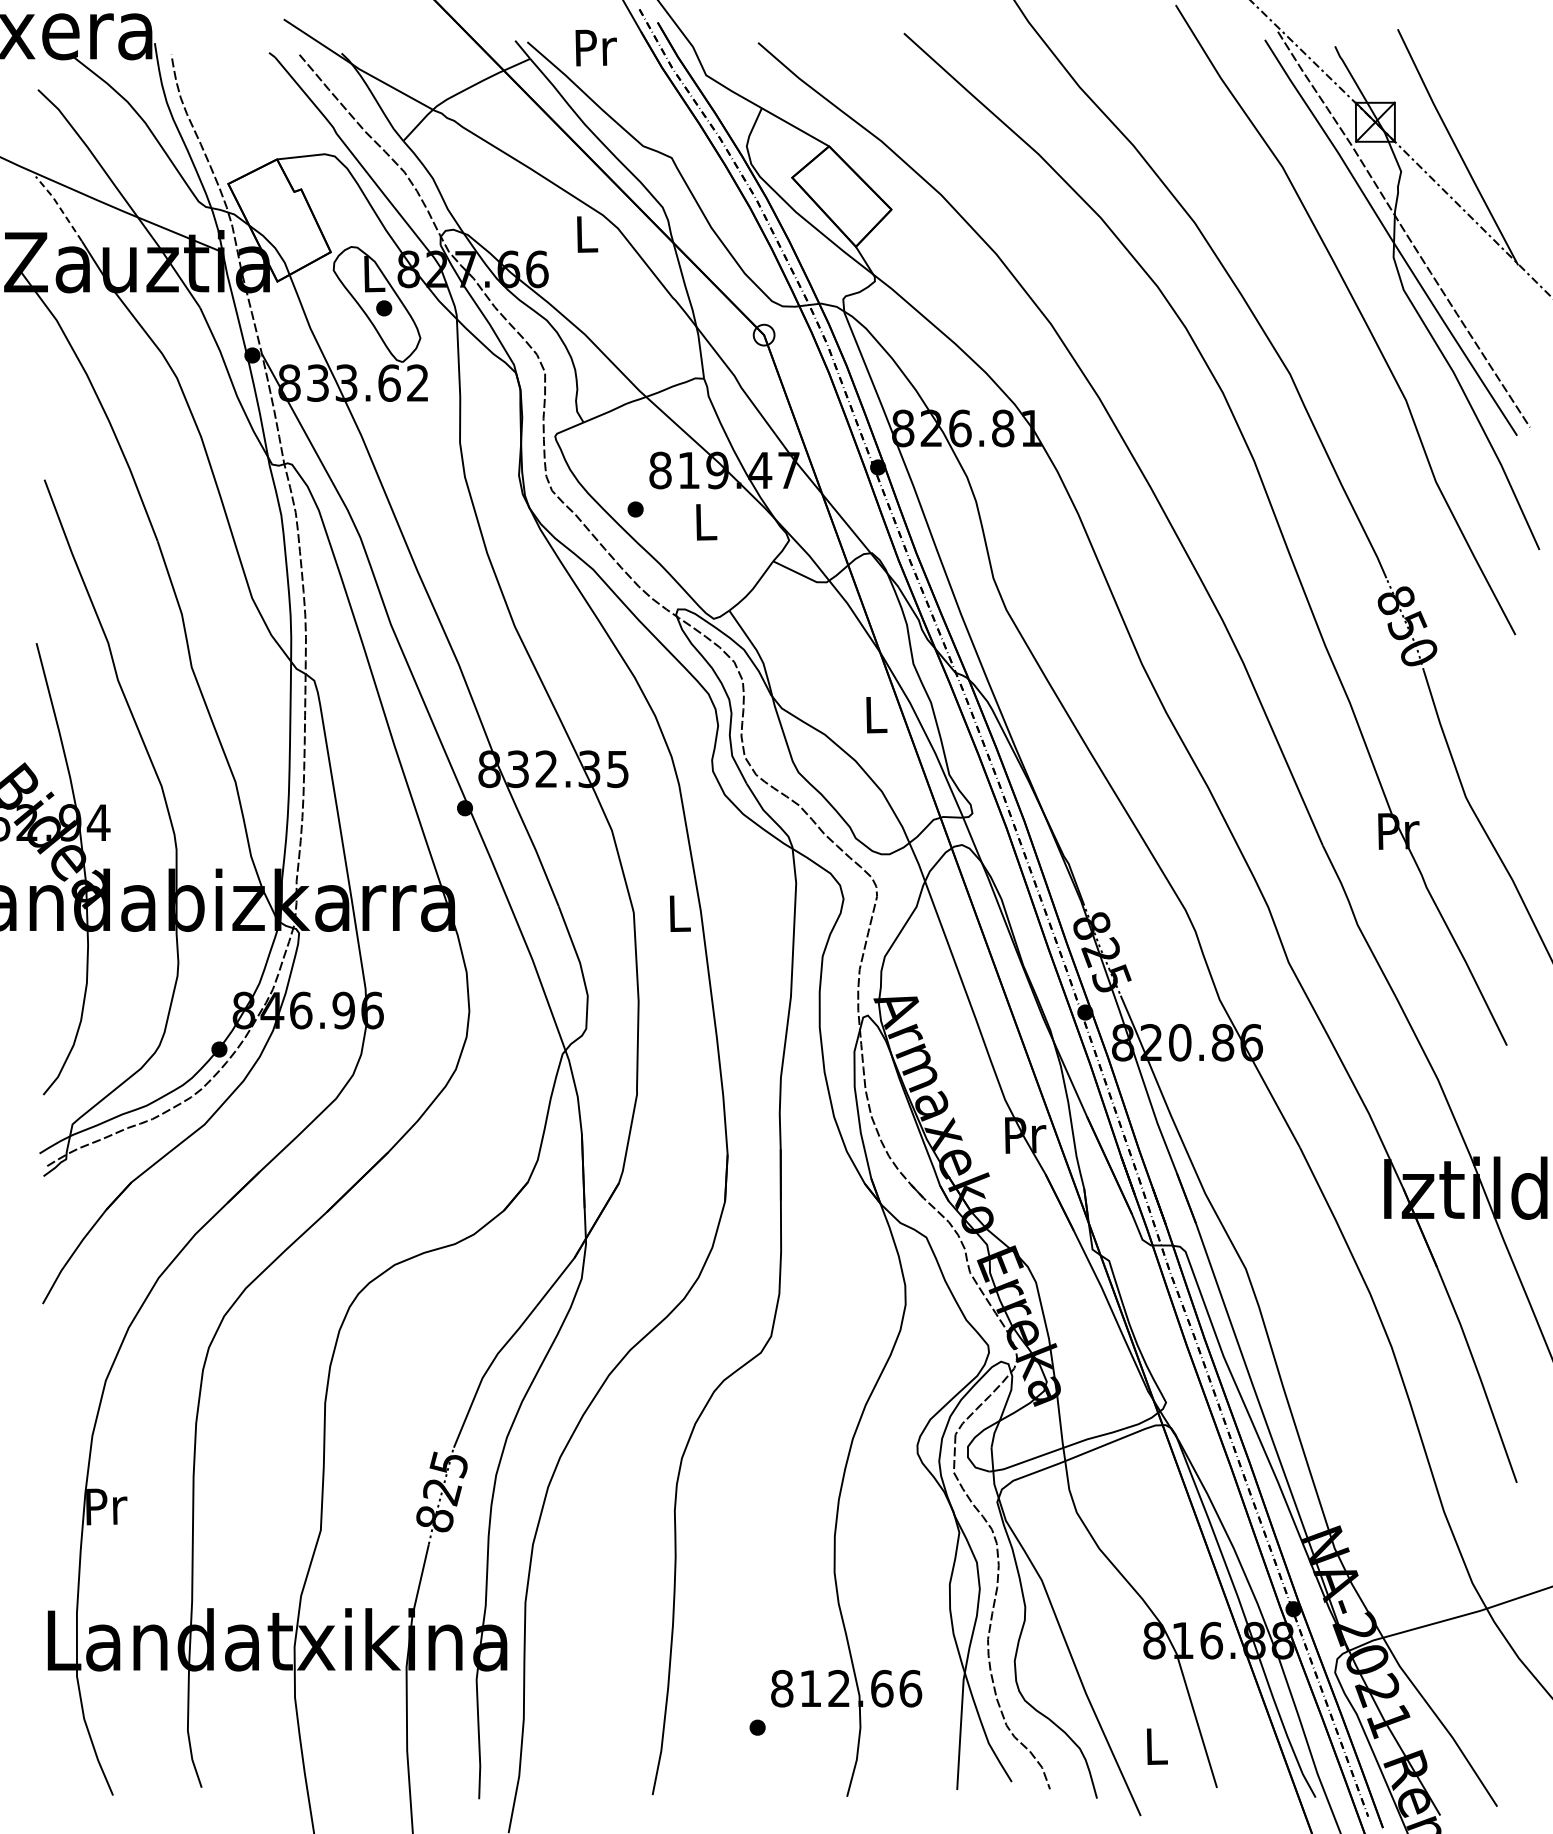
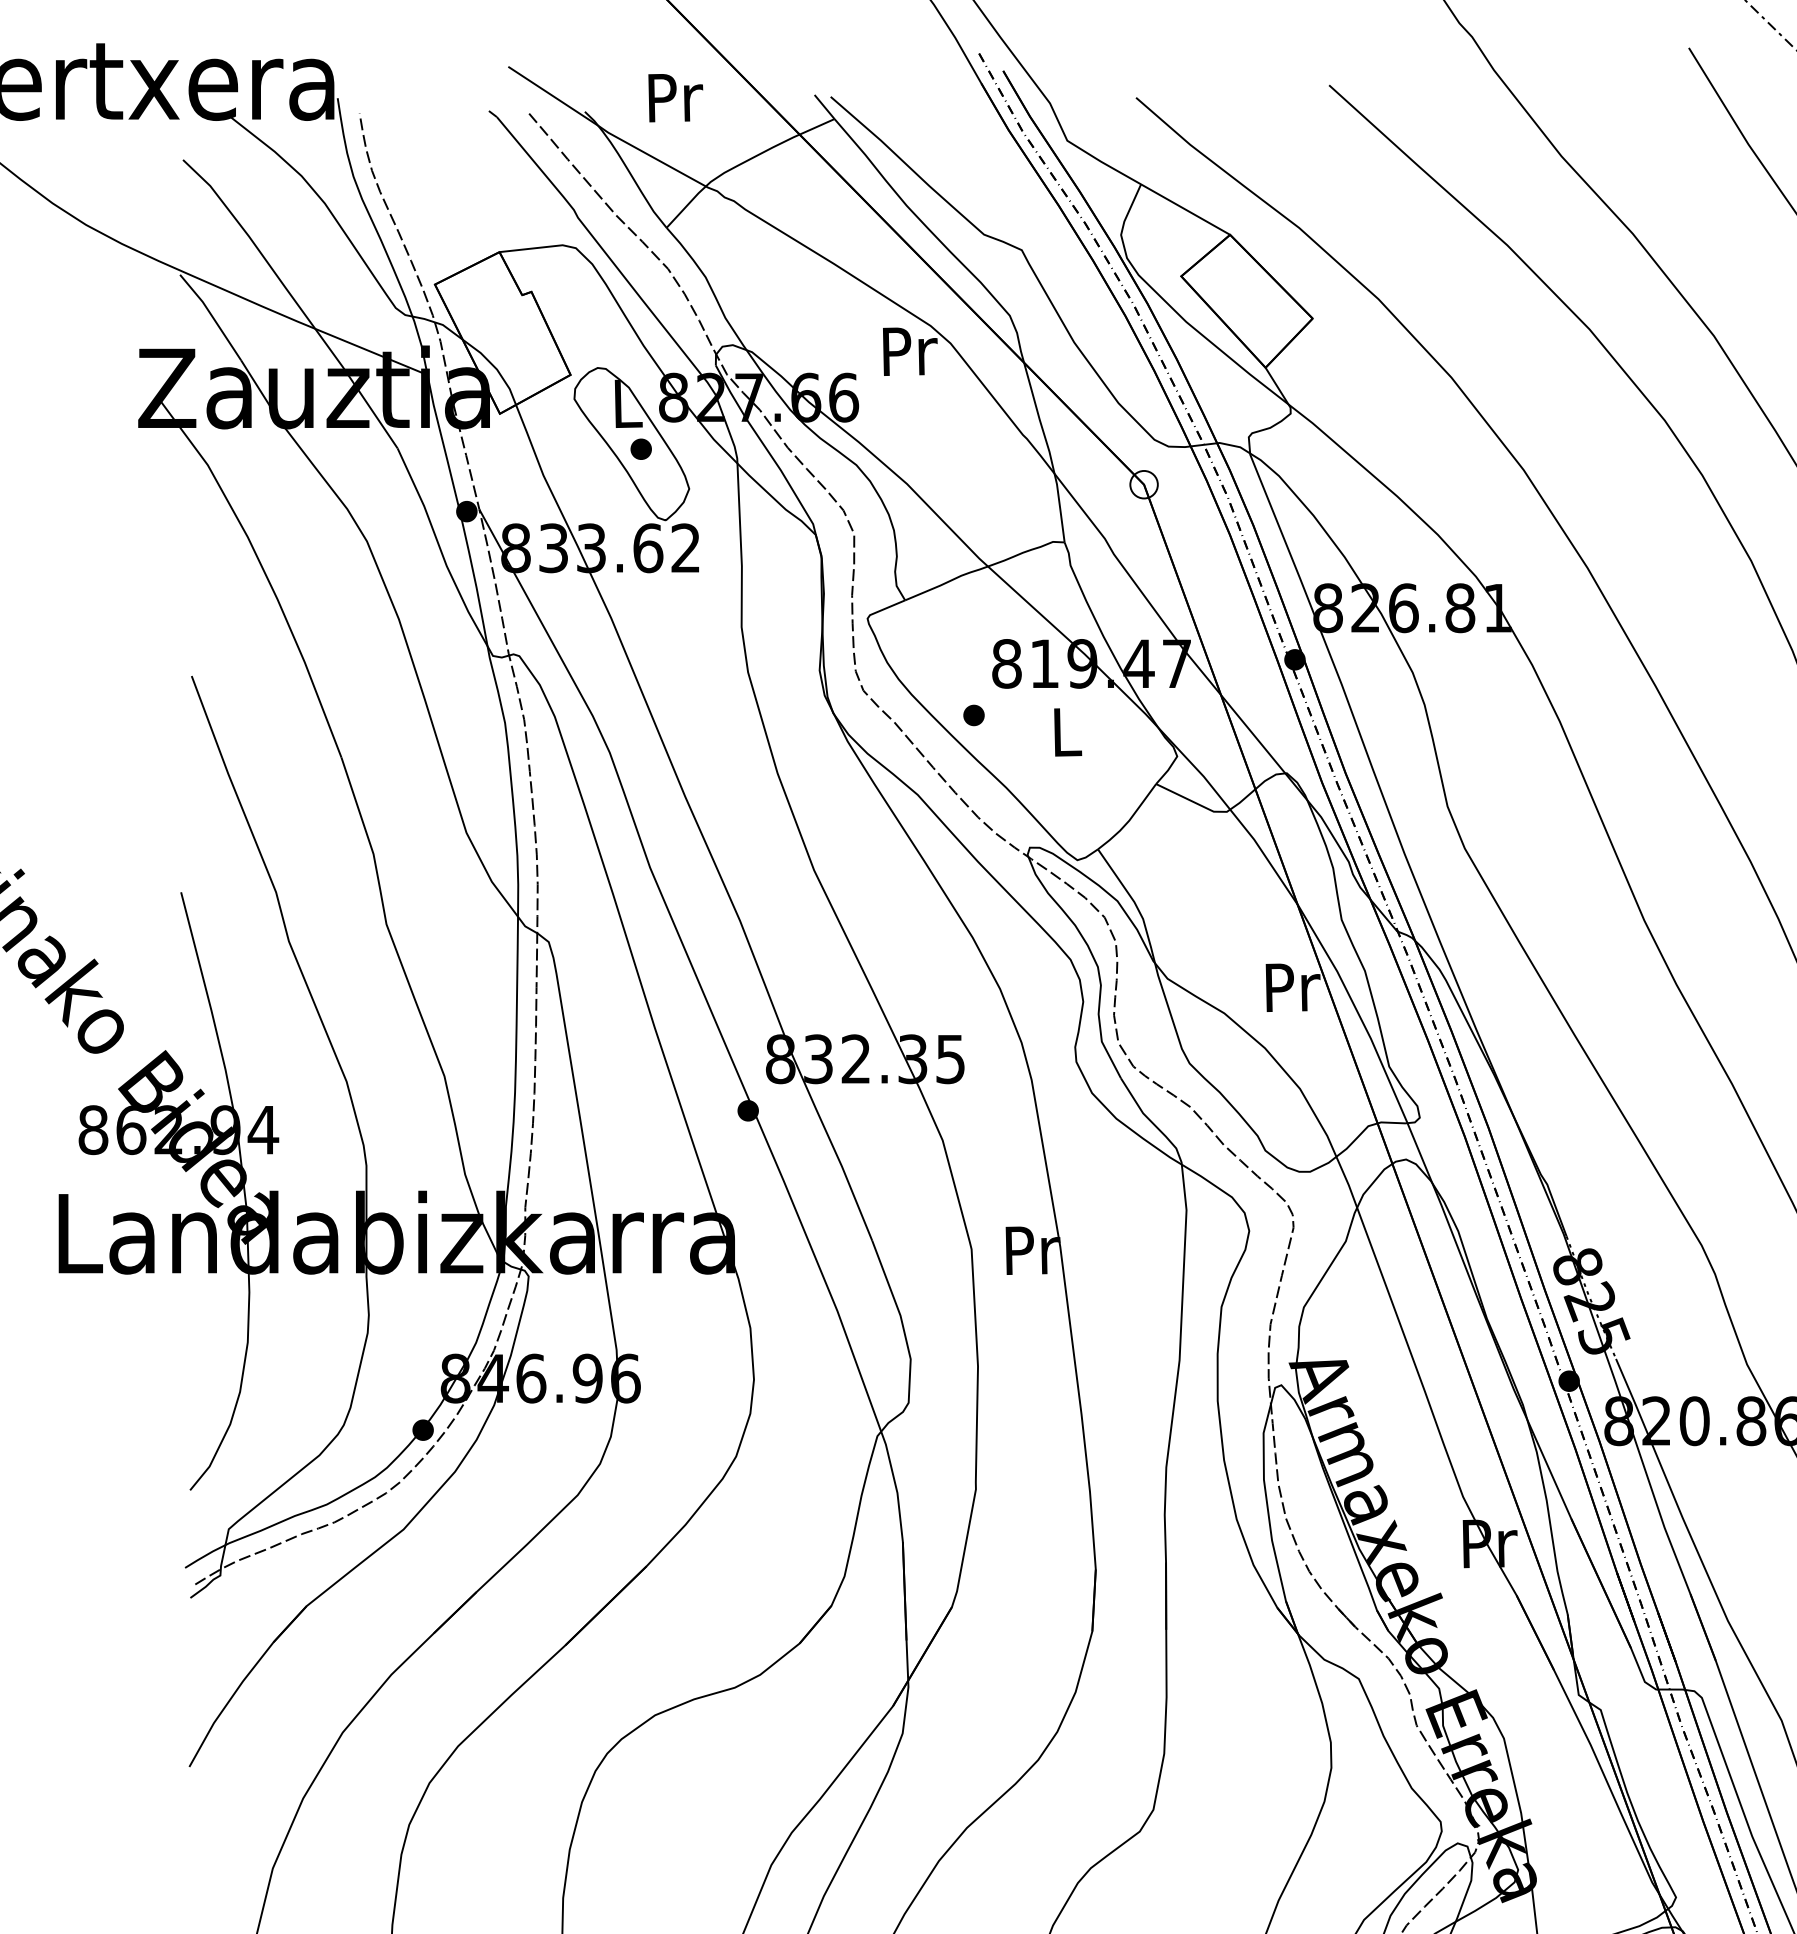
text: (595, 47) -> (674, 97), moved
line: (59, 207) -> (211, 315), dashed -> solid
text: (587, 234) -> (910, 351), L -> Pr
text: (876, 715) -> (1292, 988), L -> Pr
text: (679, 913) -> (1032, 1250), L -> Pr

